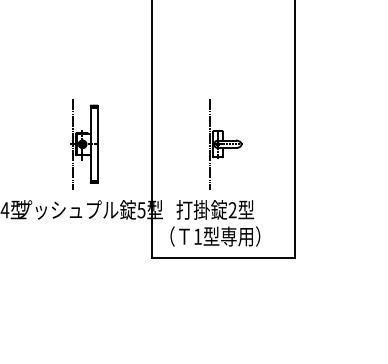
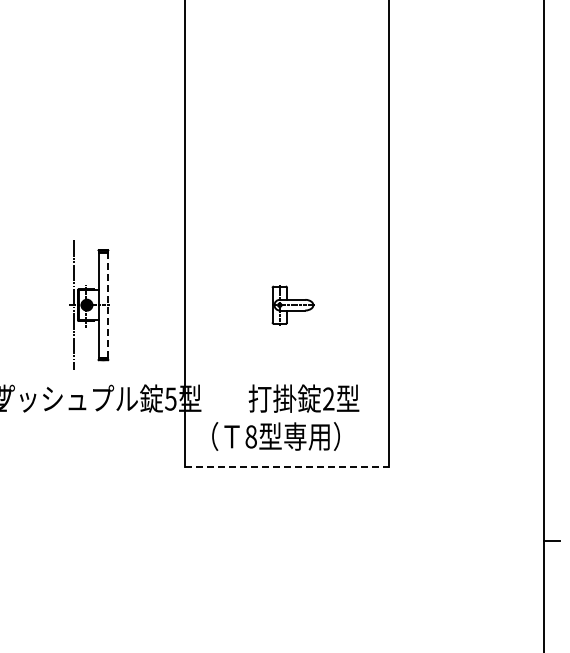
line: (97, 143) -> (108, 304), solid -> dashed
line: (210, 144) -> (268, 305), removed
text: (214, 209) -> (303, 398), moved
text: (197, 236) -> (250, 436), 1 -> 8
line: (223, 258) -> (287, 467), solid -> dashed

